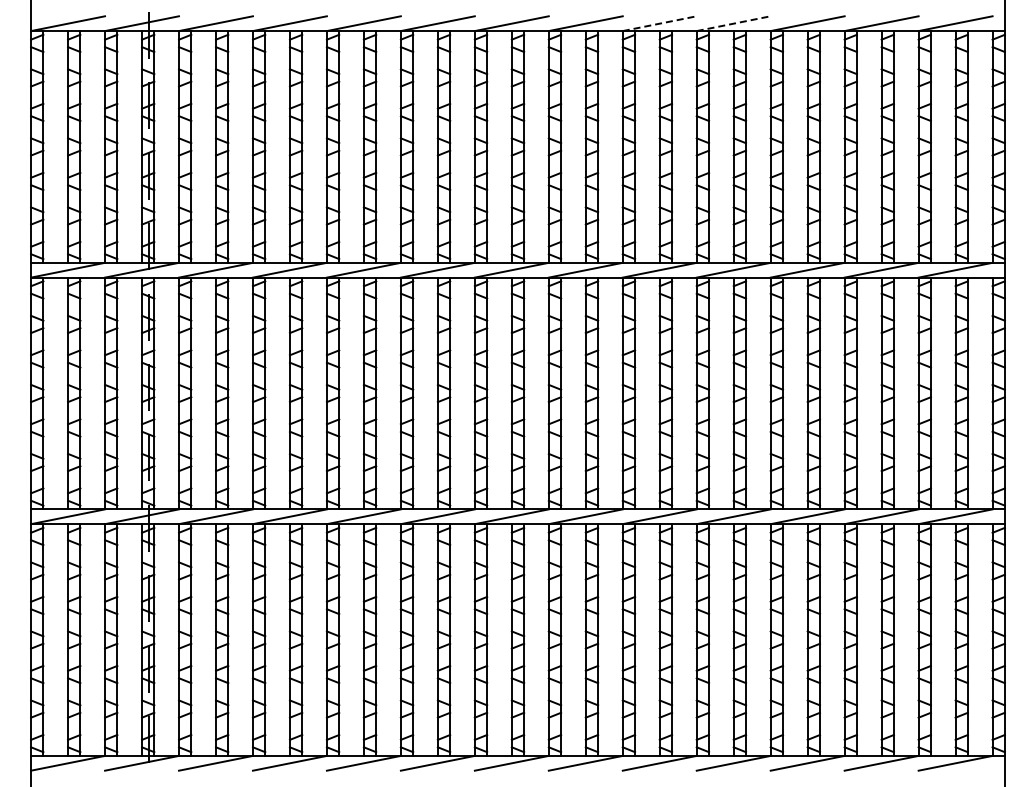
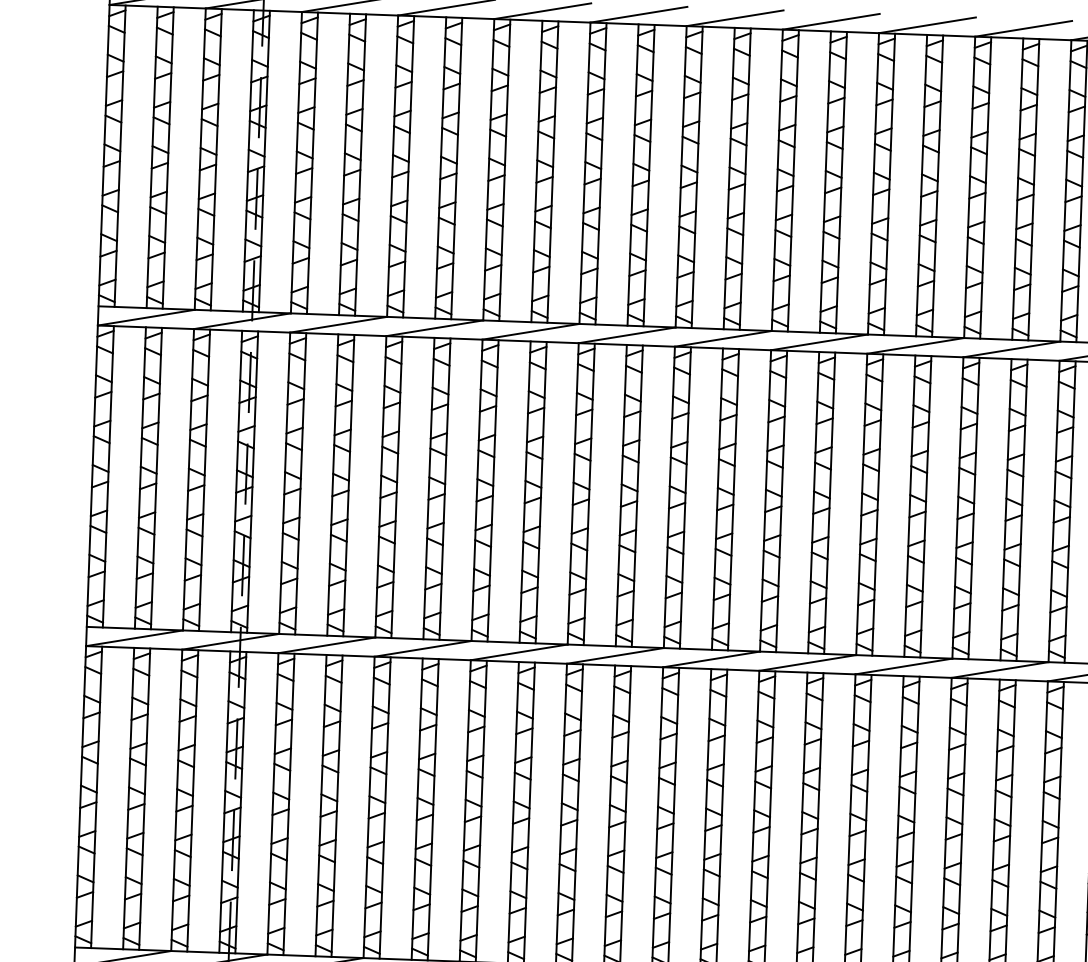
line: (659, 23) -> (927, 25), dashed -> solid
line: (733, 23) -> (1023, 28), dashed -> solid

